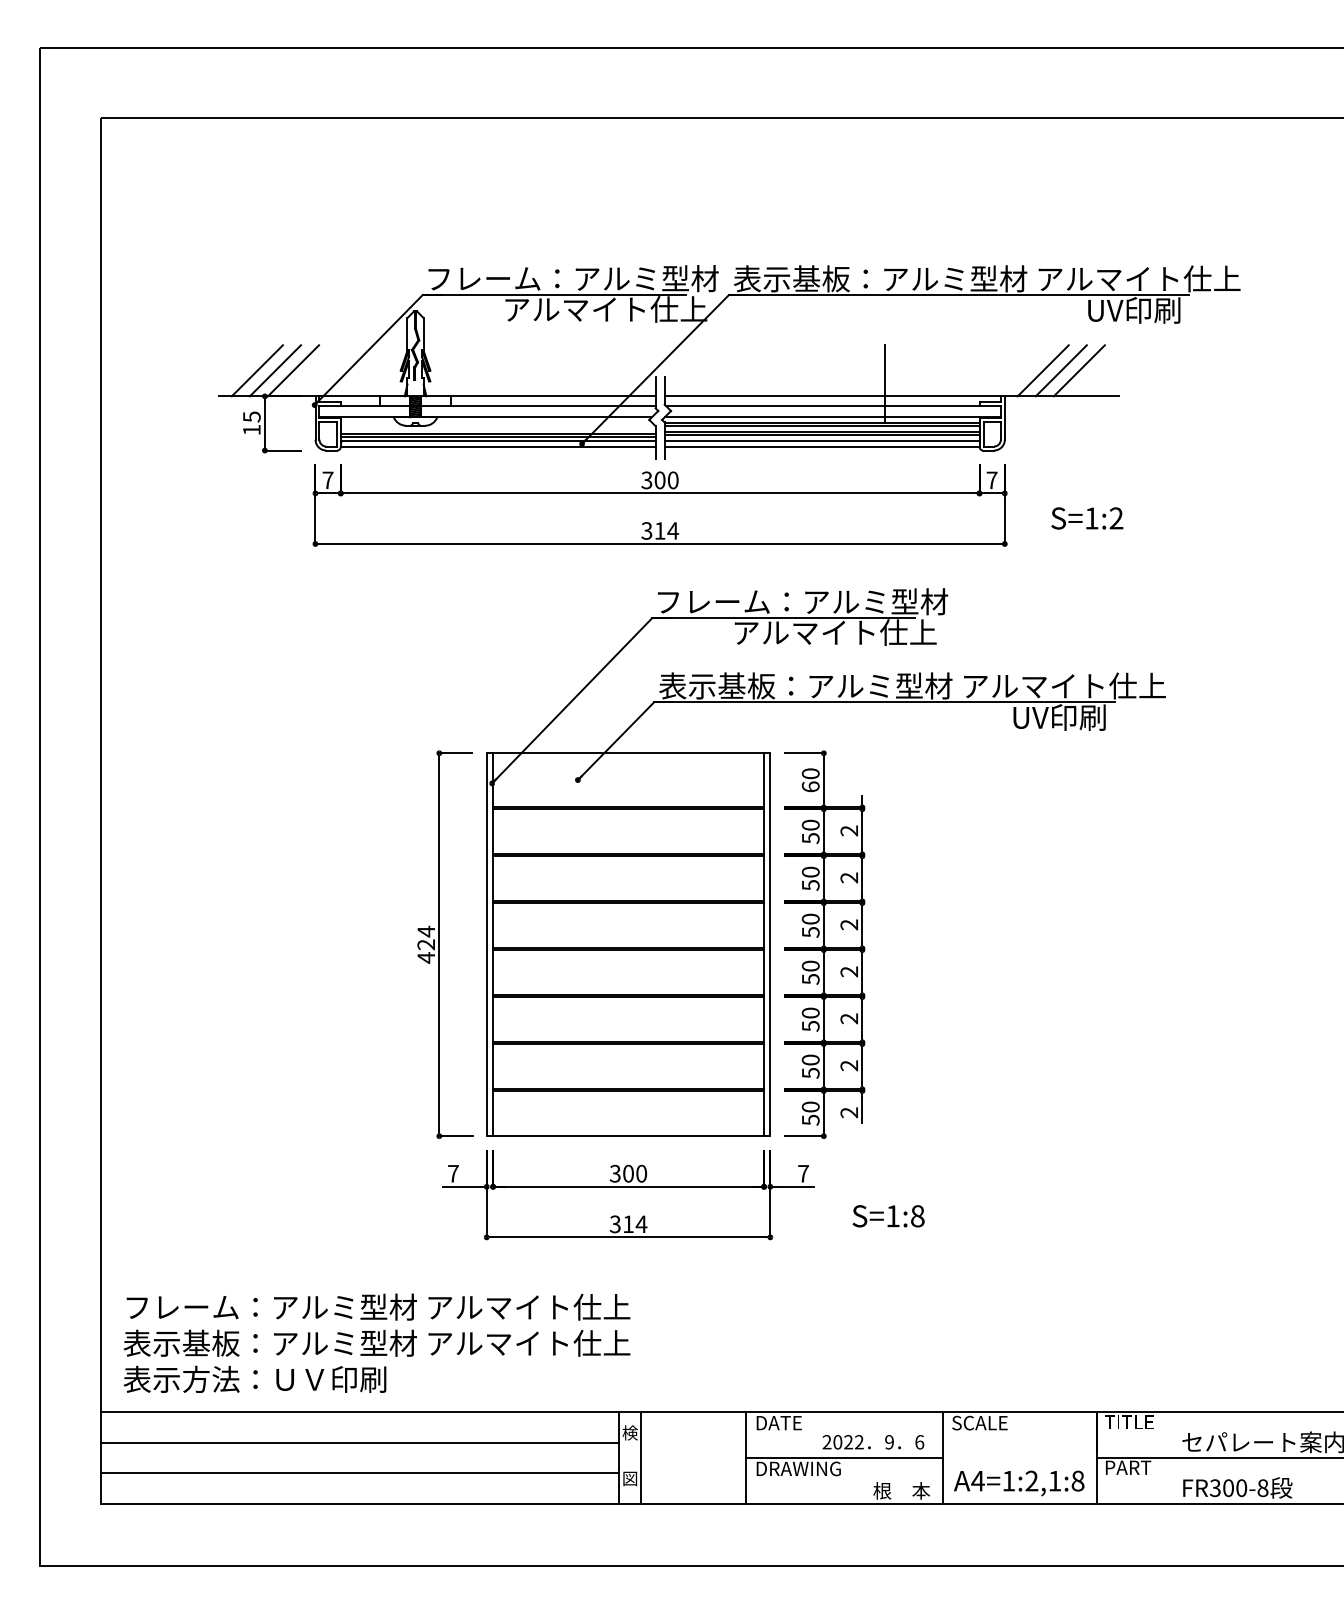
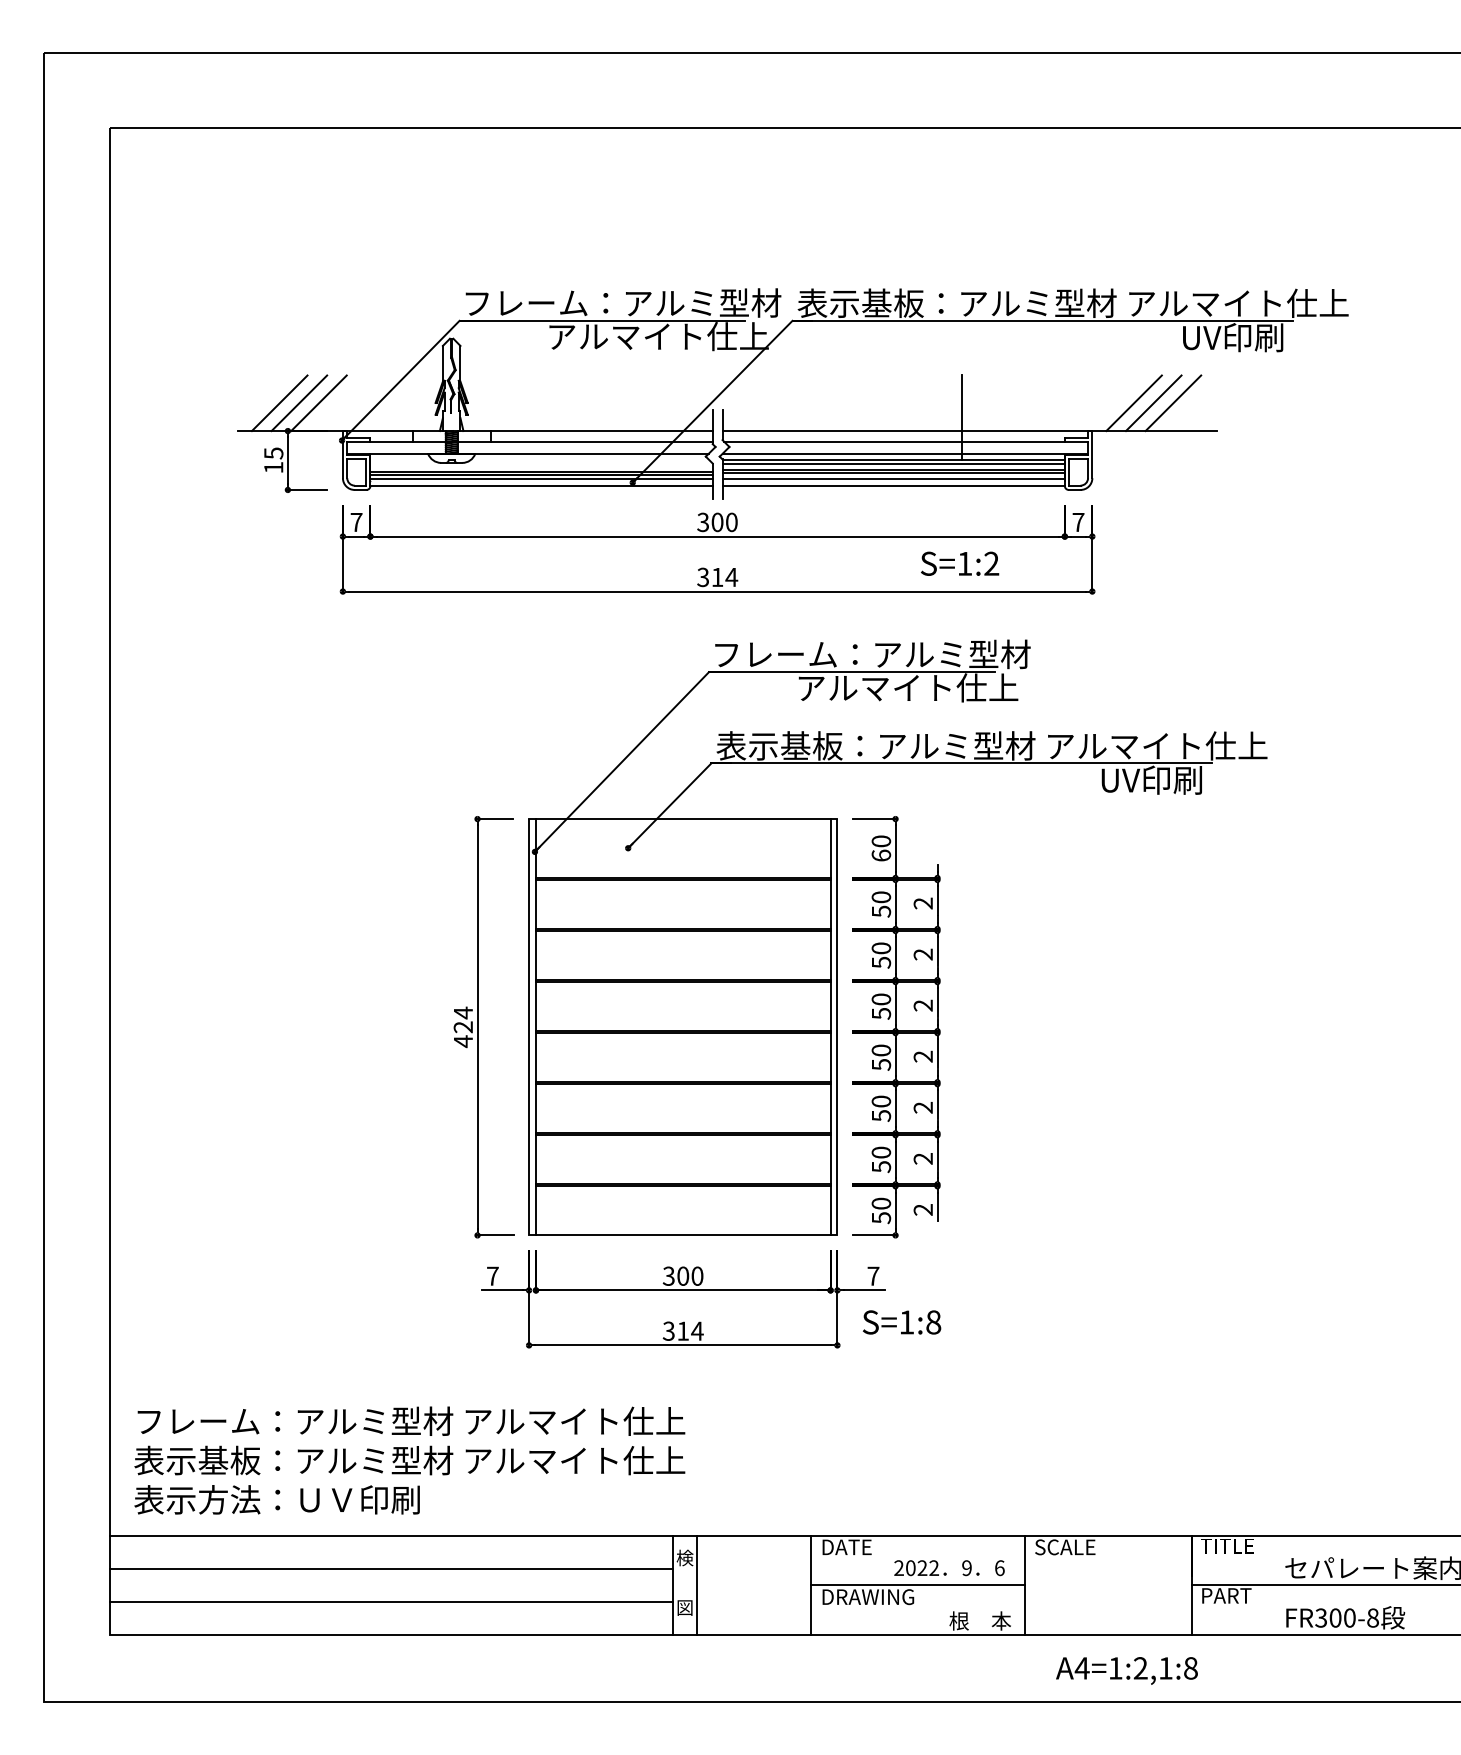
text: (1087, 518) -> (960, 563), moved
text: (889, 1216) -> (902, 1322), moved
text: (1018, 1483) -> (1126, 1670), moved

